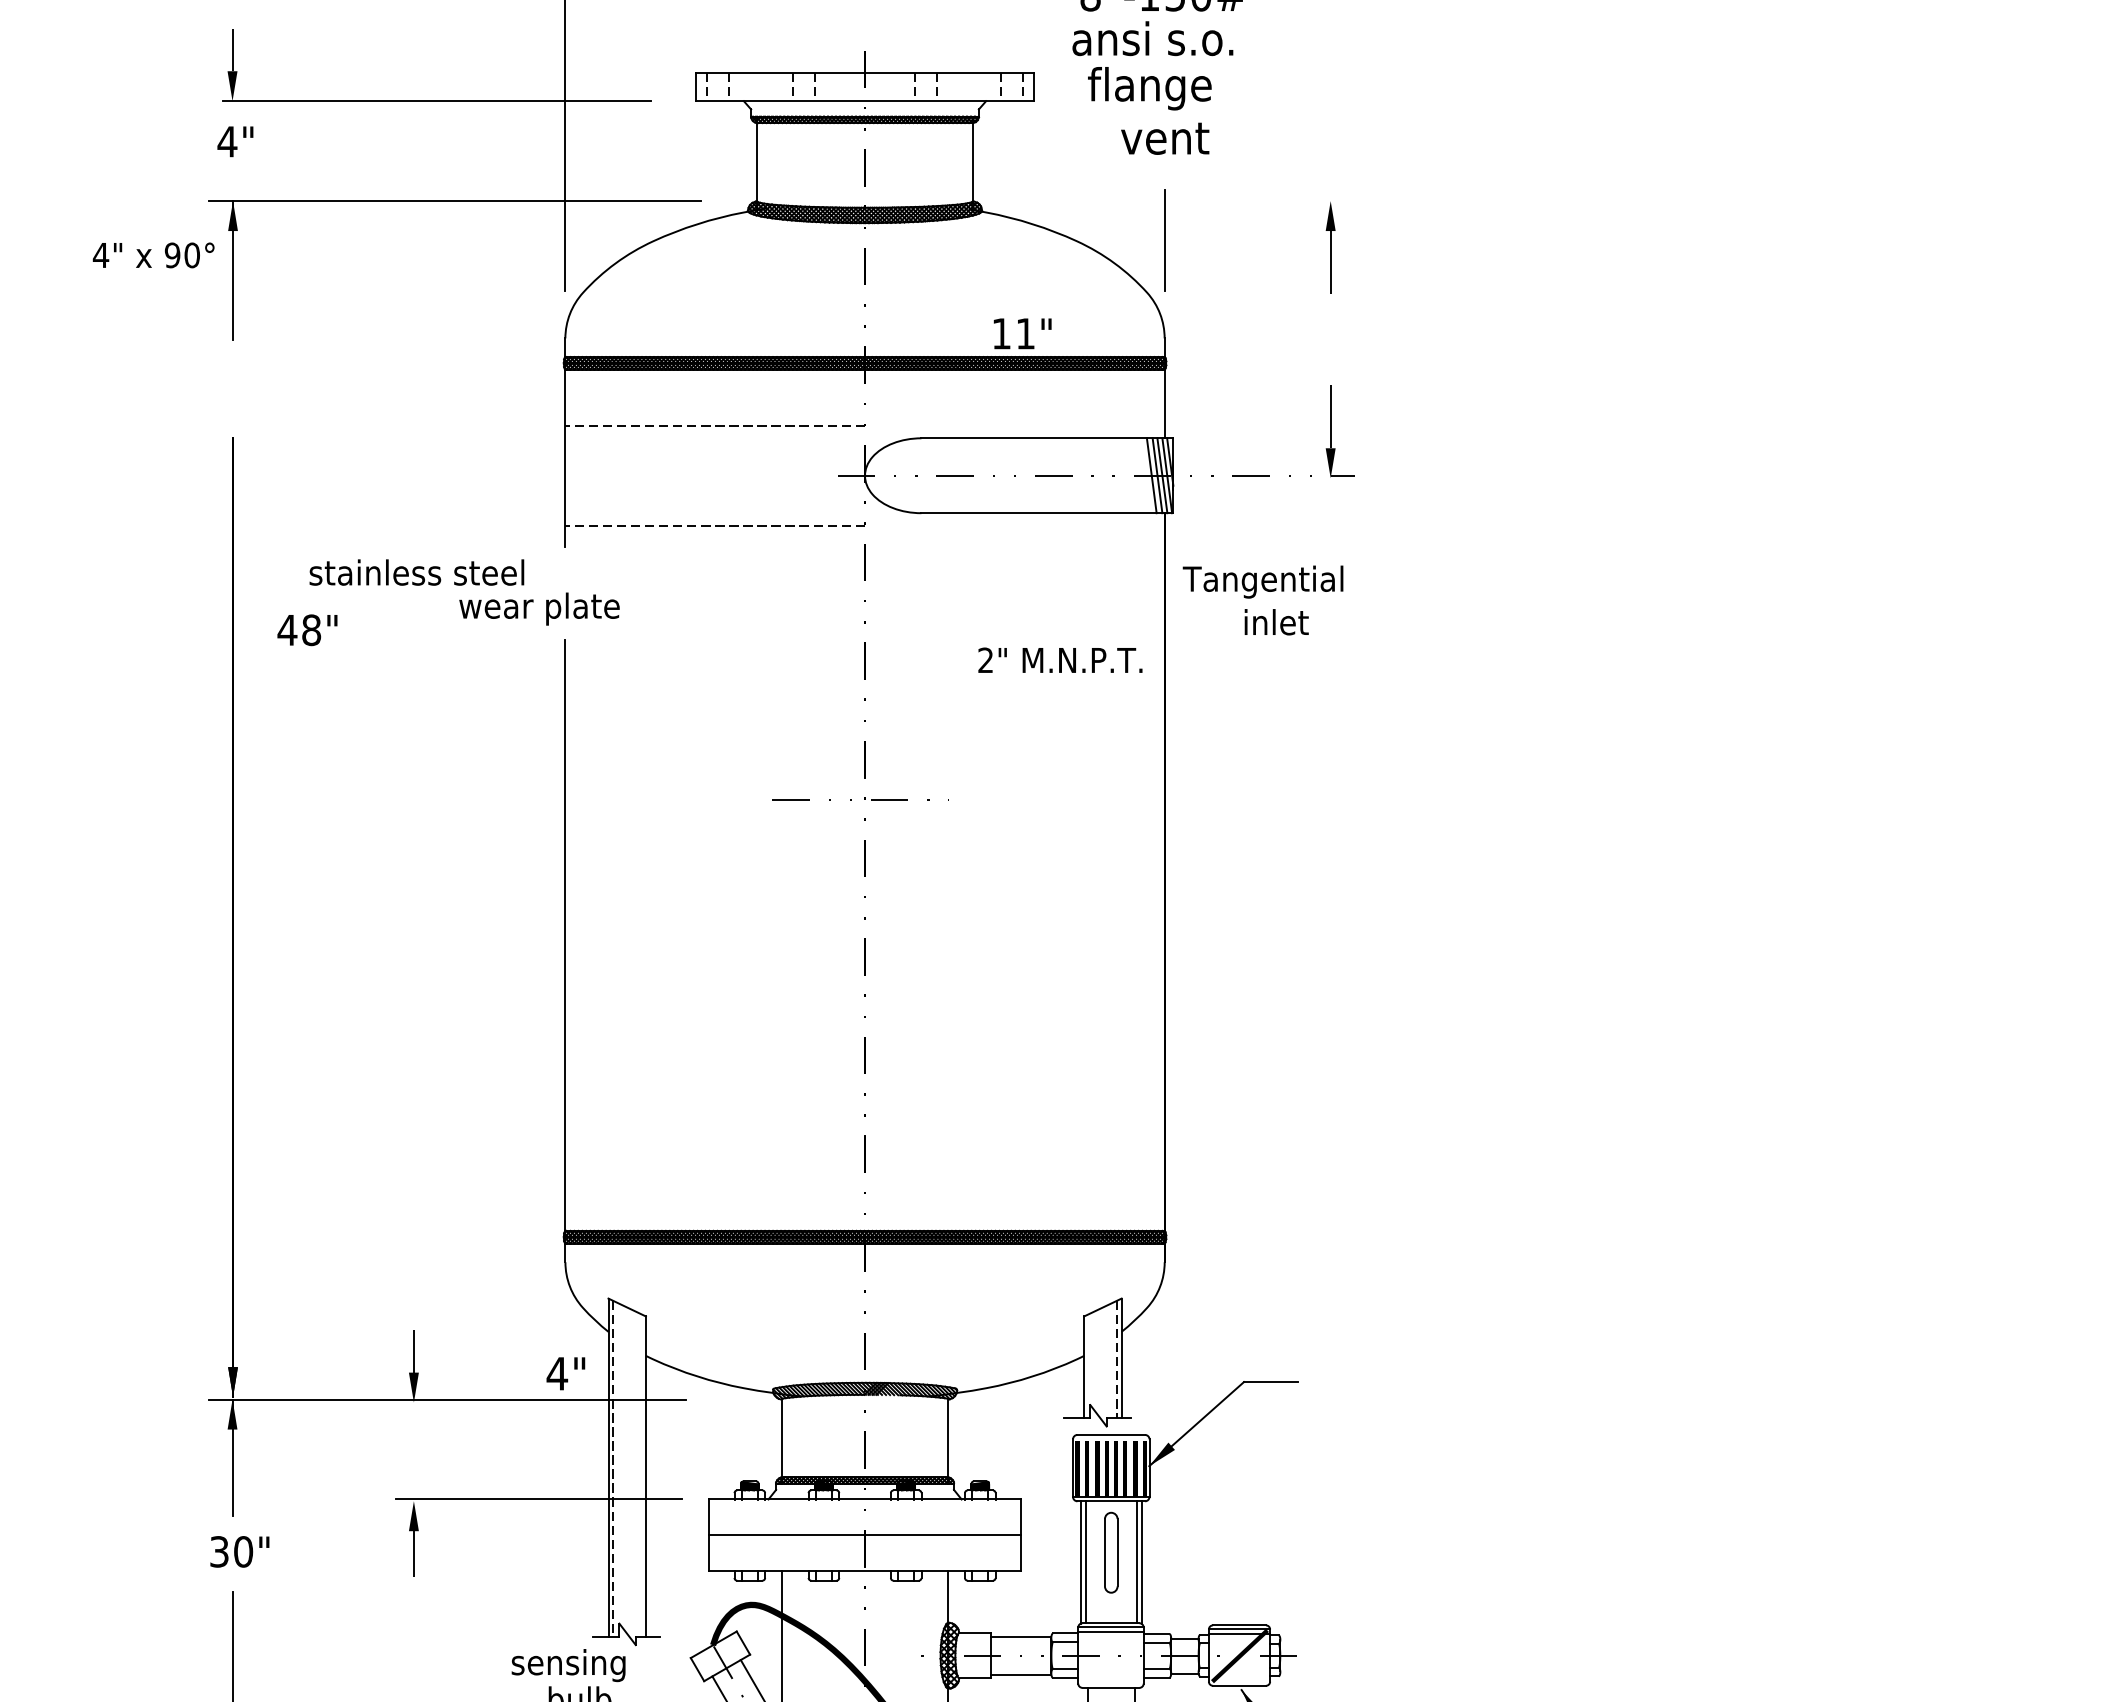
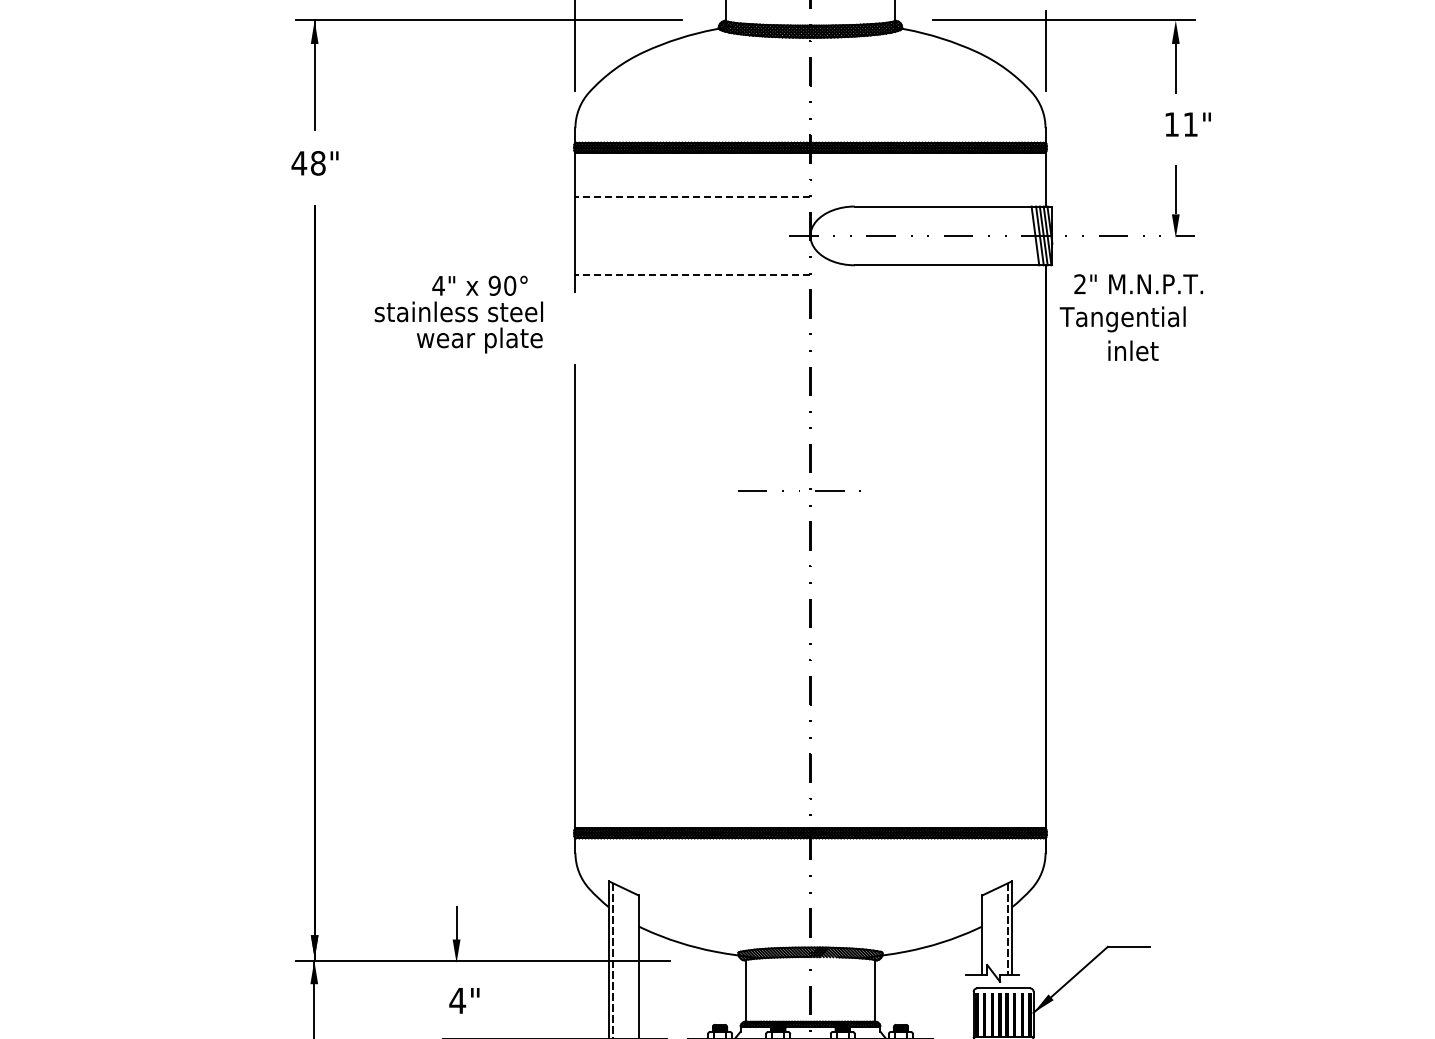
line: (1187, 201) -> (1063, 20), added
text: (153, 255) -> (479, 285), moved
text: (1022, 333) -> (1188, 124), moved
text: (539, 608) -> (479, 340), moved
text: (307, 630) -> (315, 163), moved
text: (1060, 659) -> (1138, 283), moved
text: (565, 1373) -> (464, 1000), moved

